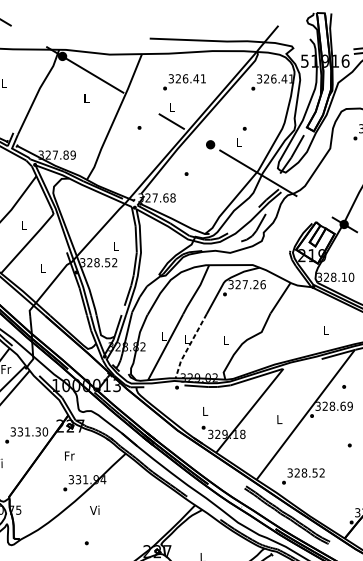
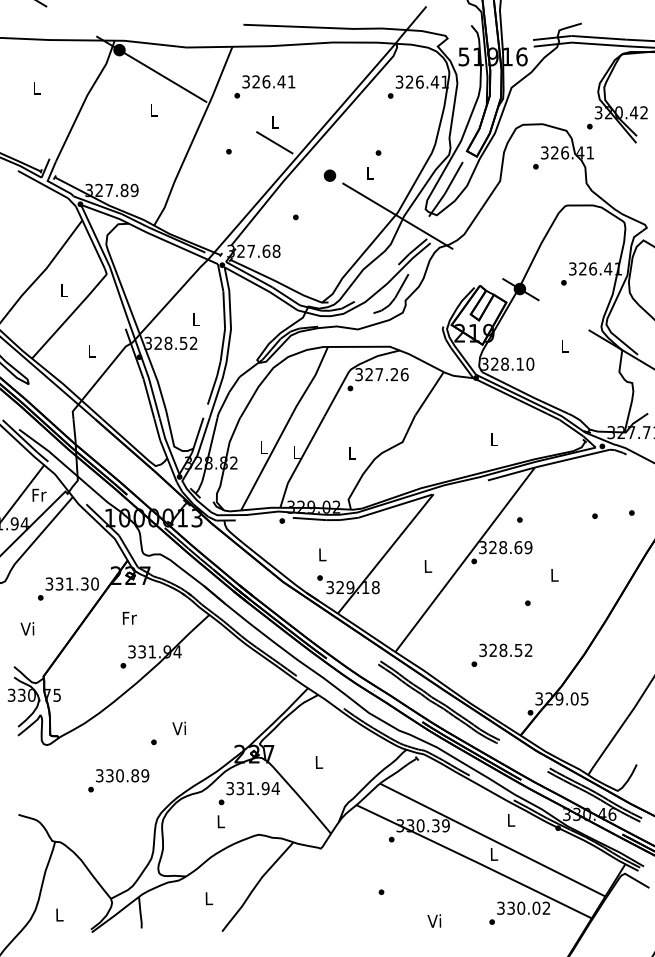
text: (184, 82) -> (264, 86), moved
line: (189, 345) -> (299, 461), dashed -> solid
text: (303, 475) -> (501, 654), moved
text: (94, 510) -> (178, 728), moved

